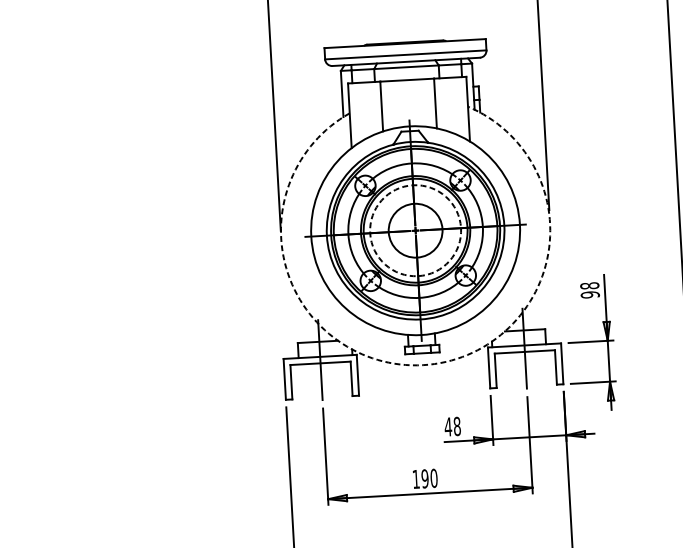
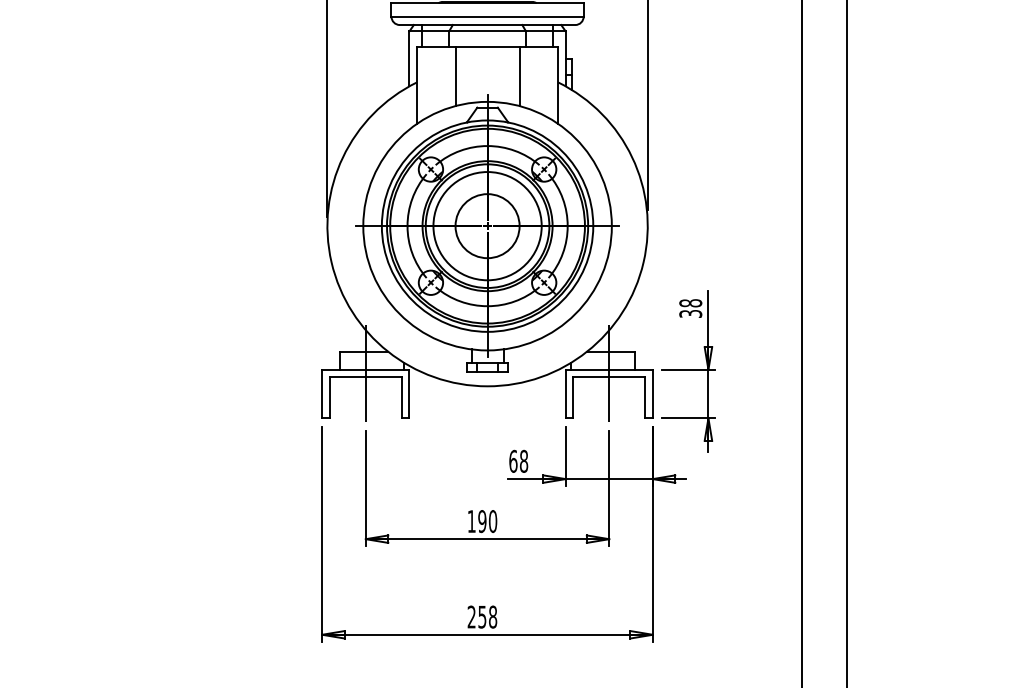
circle: (415, 231) -> (487, 226), dashed -> solid
text: (590, 294) -> (690, 313), 98 -> 38
arc: (423, 365) -> (487, 386), dashed -> solid
text: (448, 426) -> (513, 460), 48 -> 68

